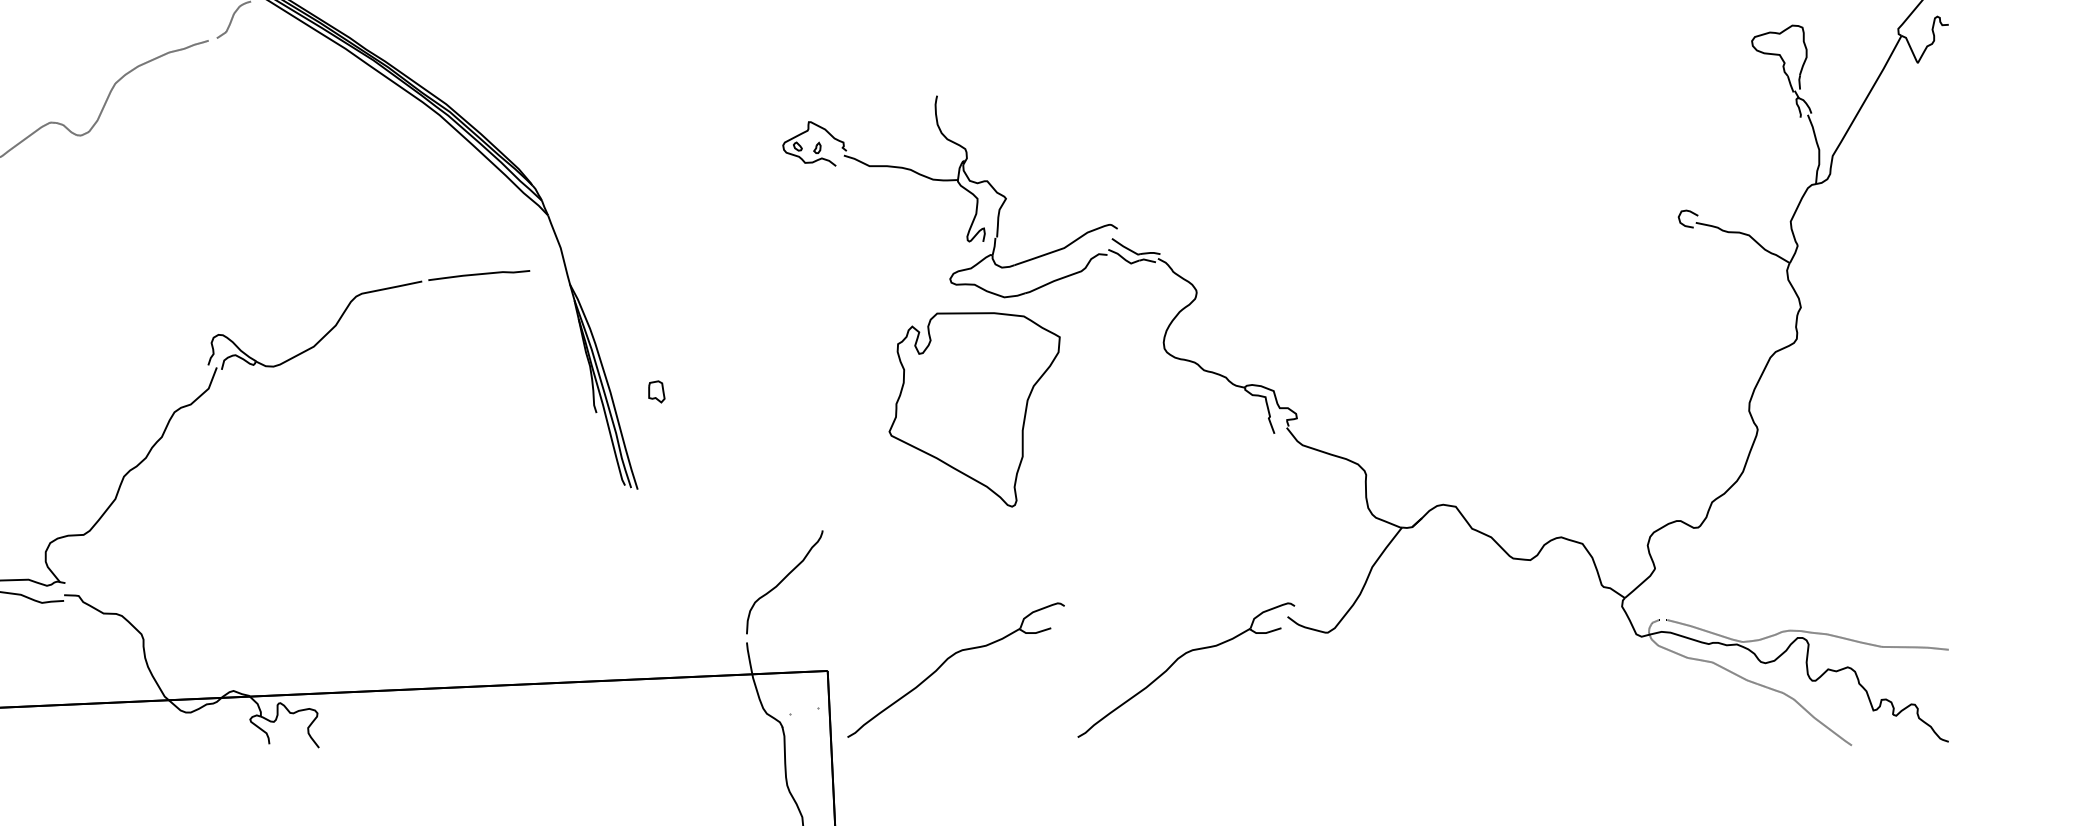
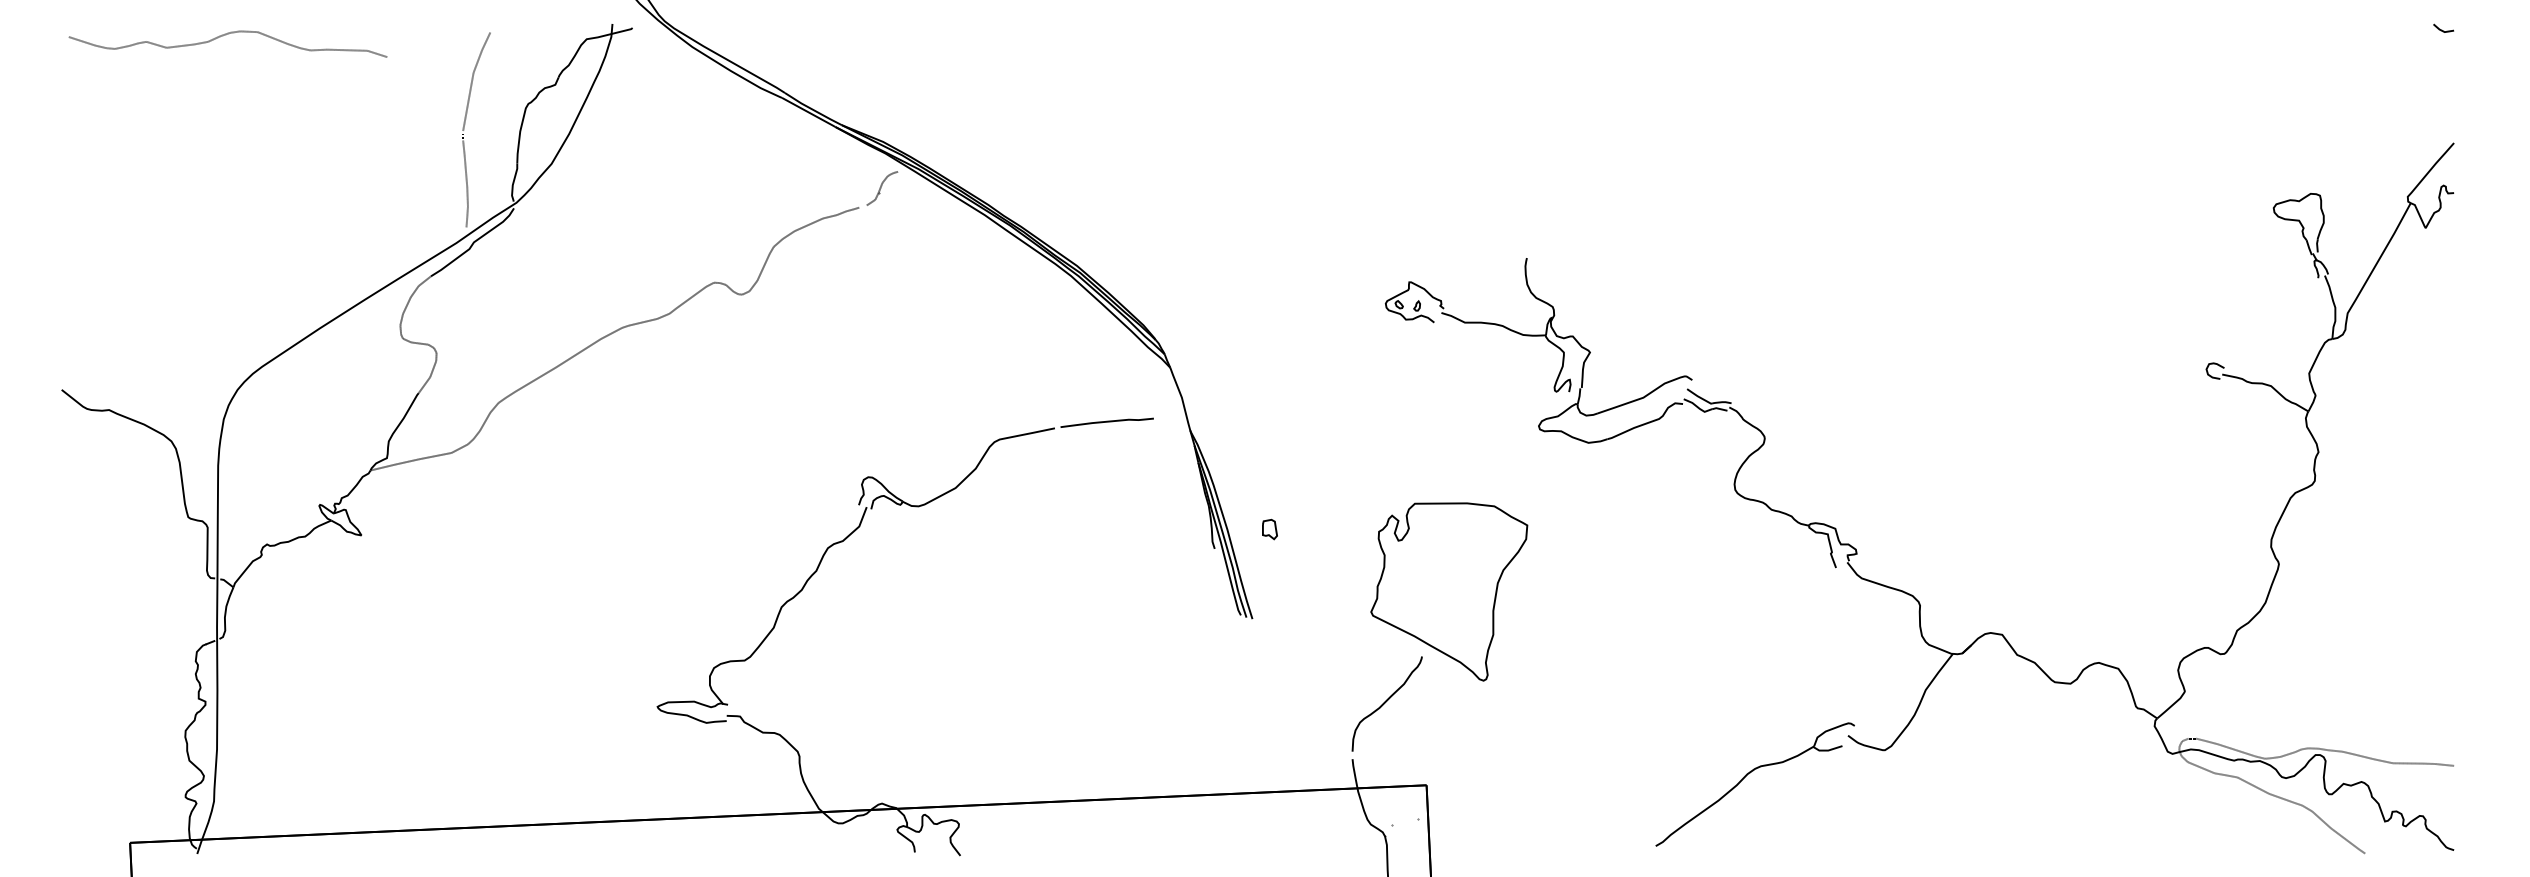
part: (974, 409) -> (1449, 591), moved
part: (946, 661) -> (1535, 776), removed

